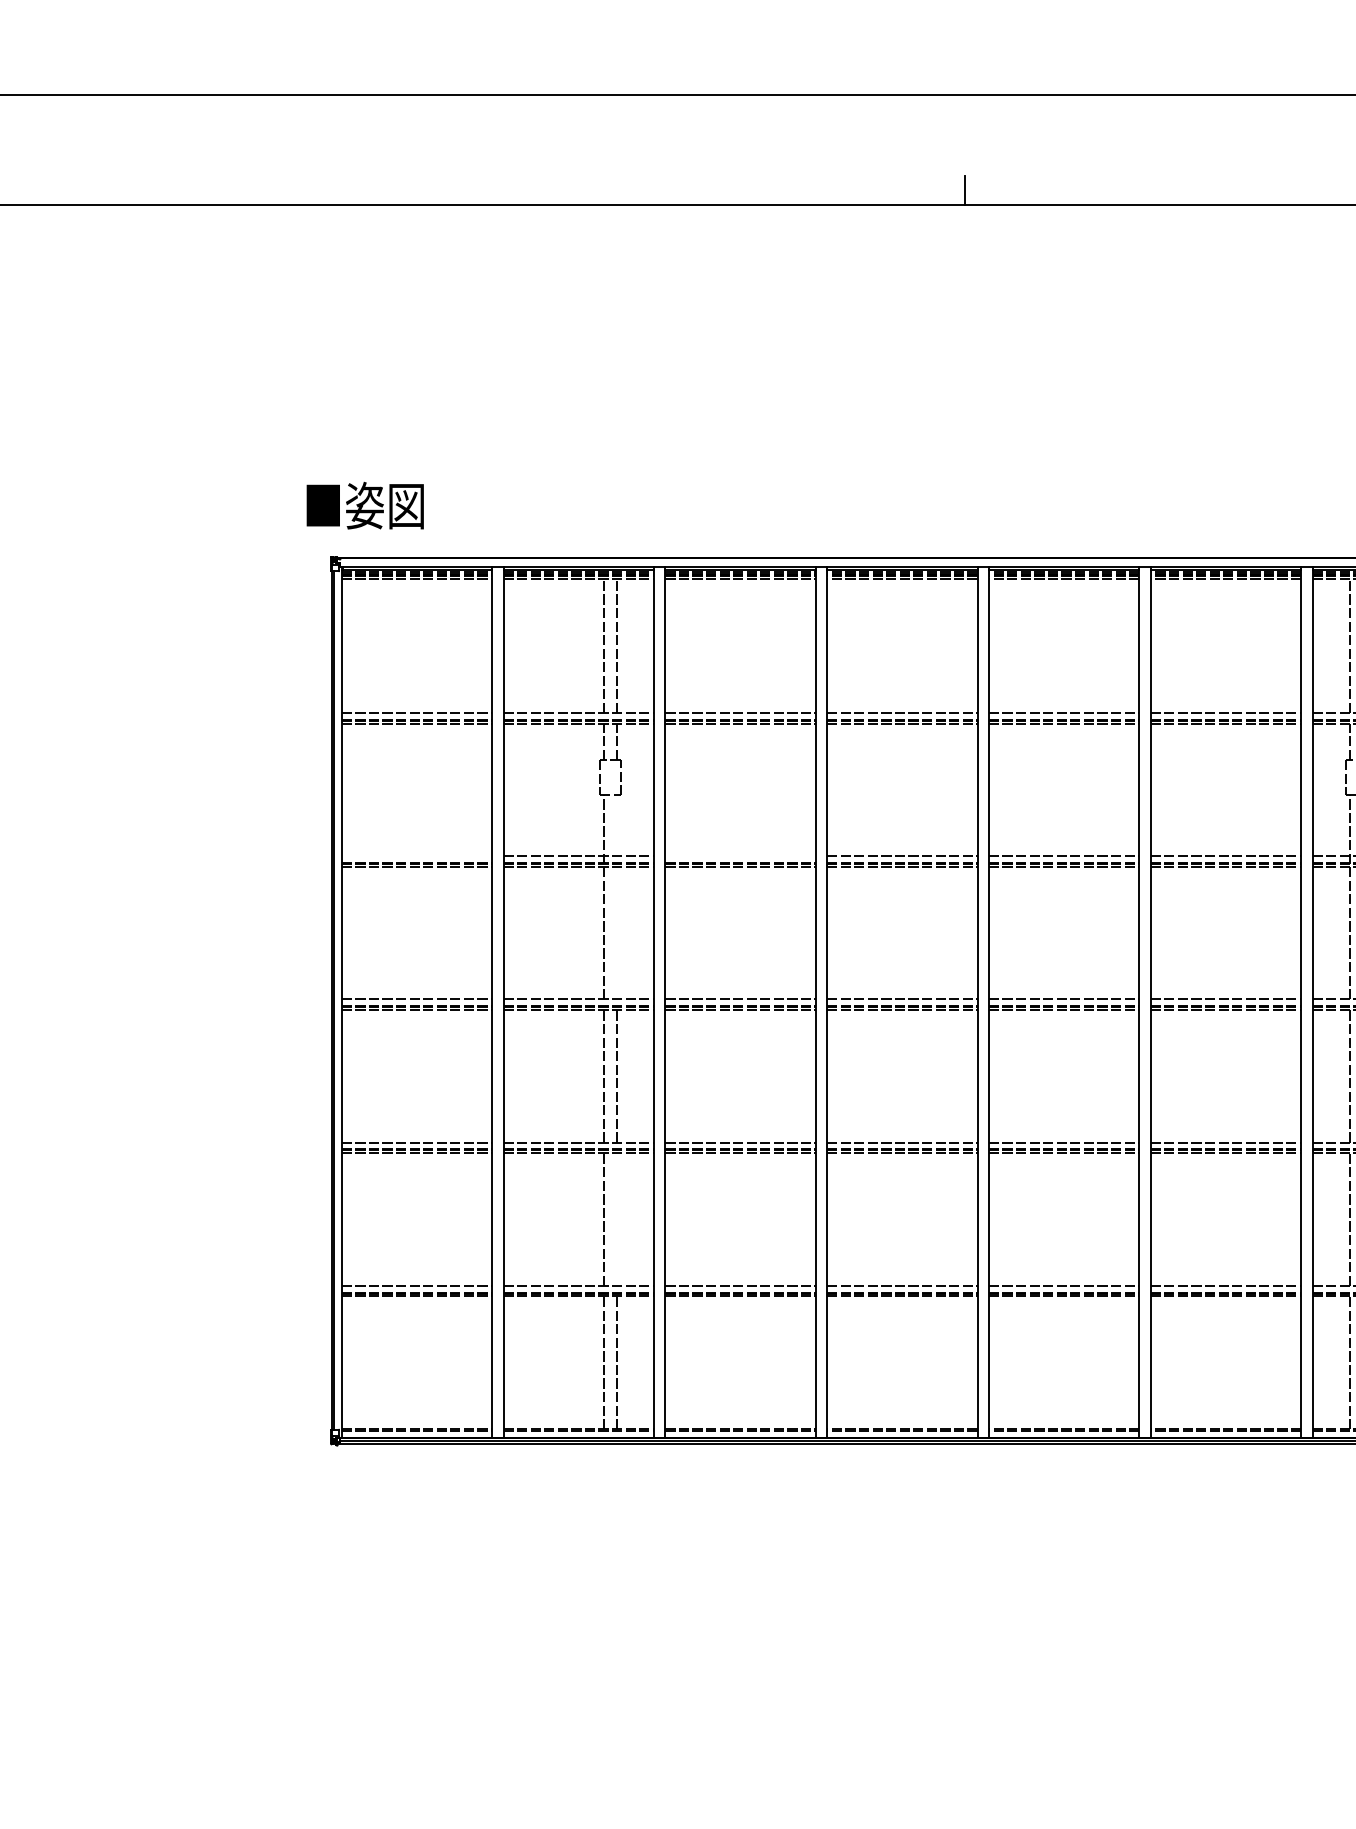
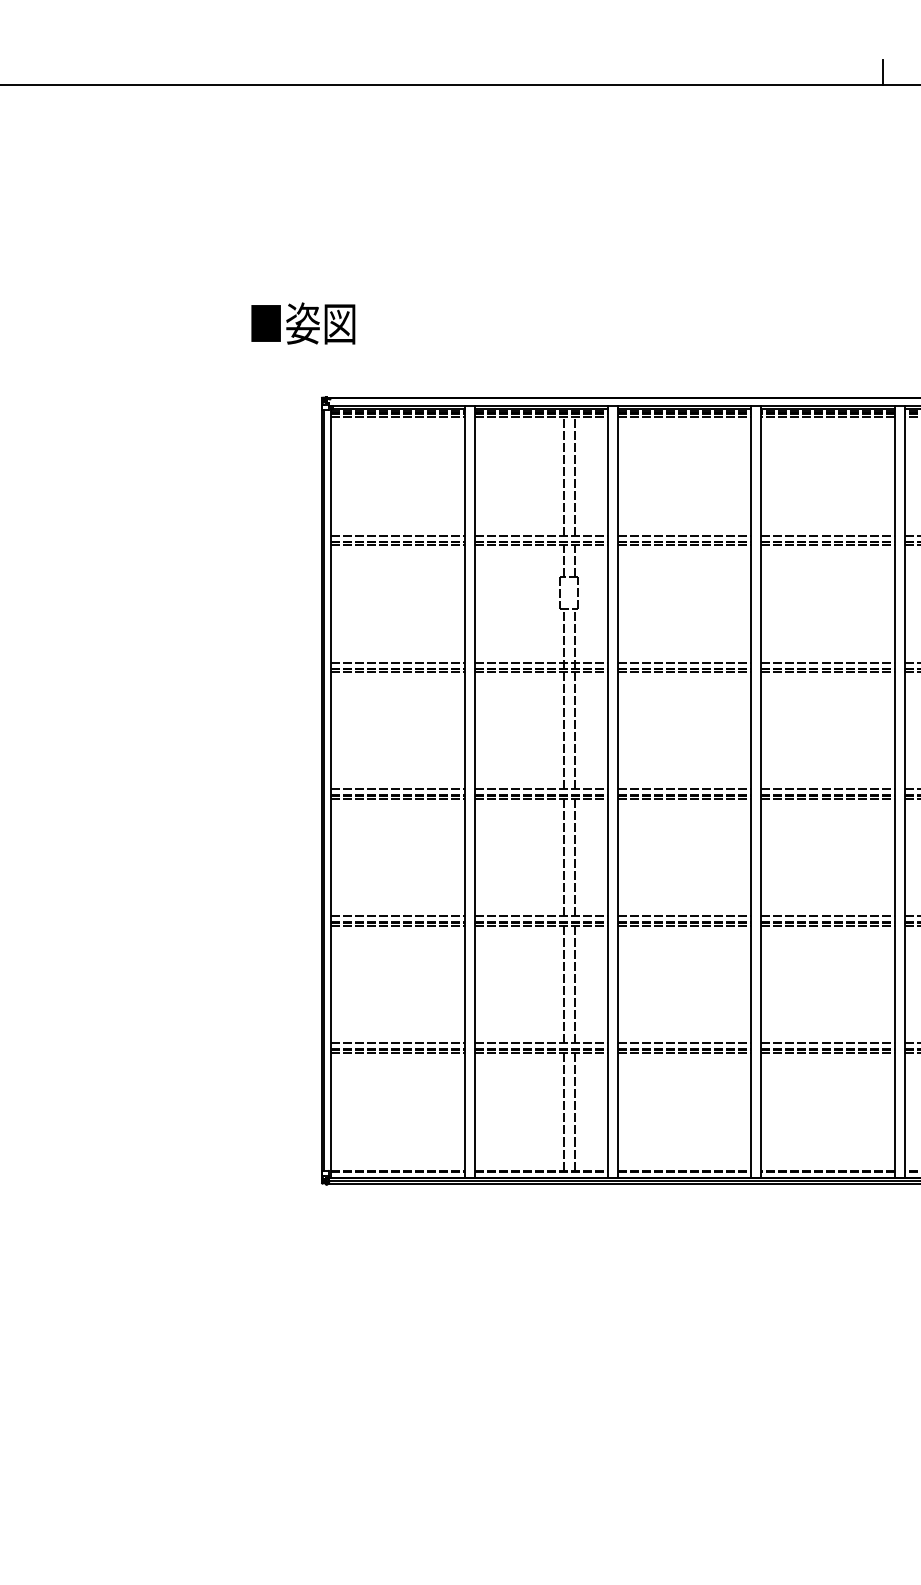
text: (364, 505) -> (302, 323), moved
line: (416, 856) -> (397, 662), added
line: (740, 856) -> (684, 662), added
line: (616, 897) -> (574, 699), added
line: (616, 1219) -> (574, 984), added

